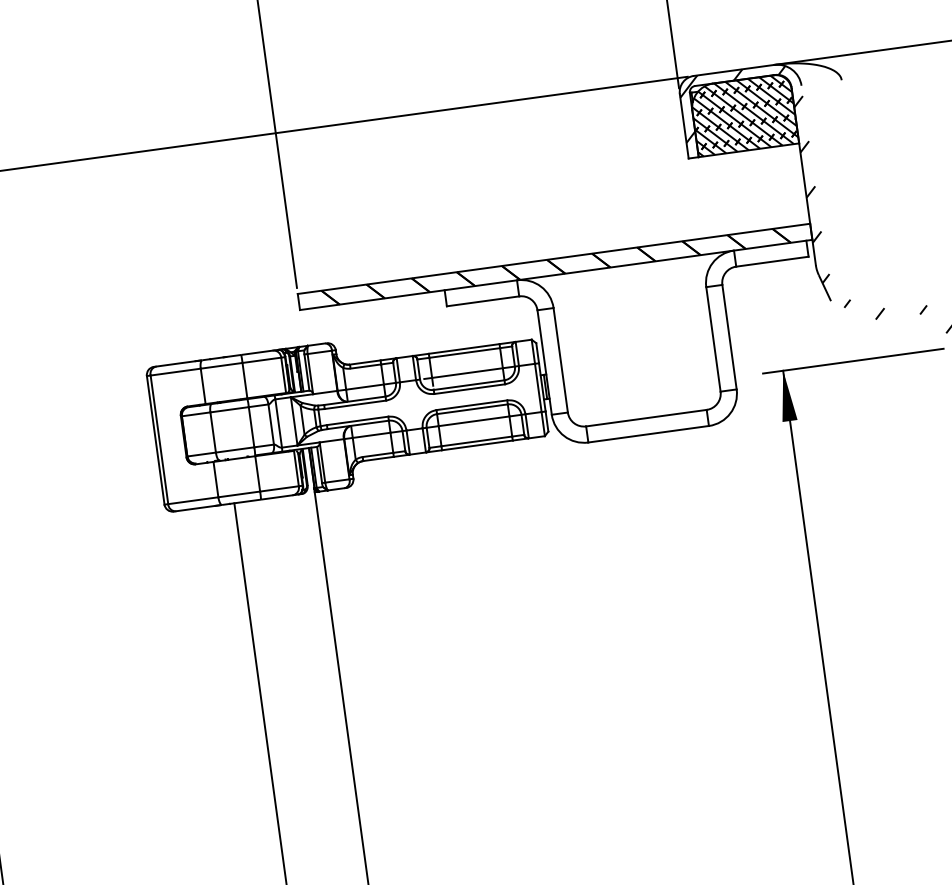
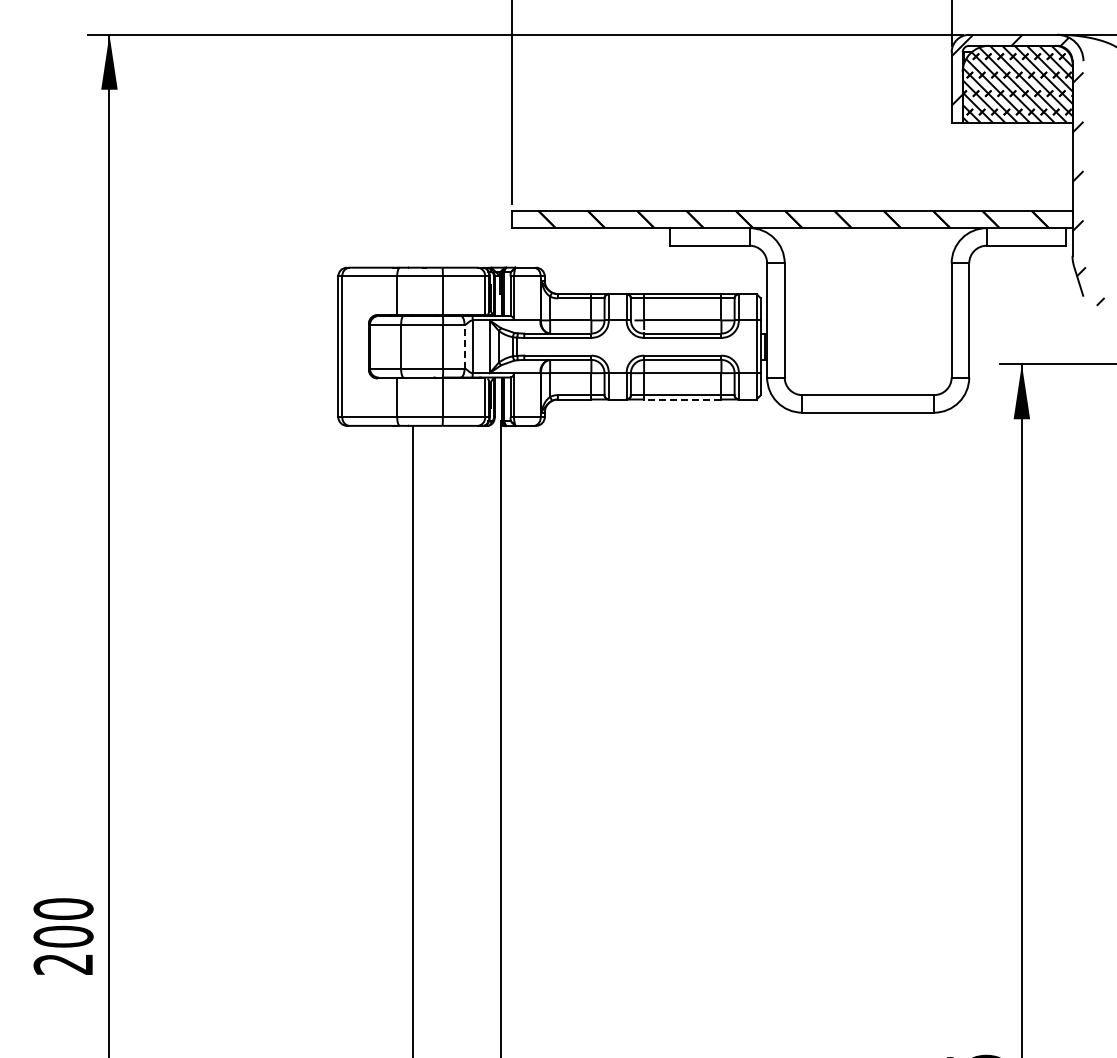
line: (271, 424) -> (464, 346), solid -> dashed
line: (477, 445) -> (682, 399), solid -> dashed

